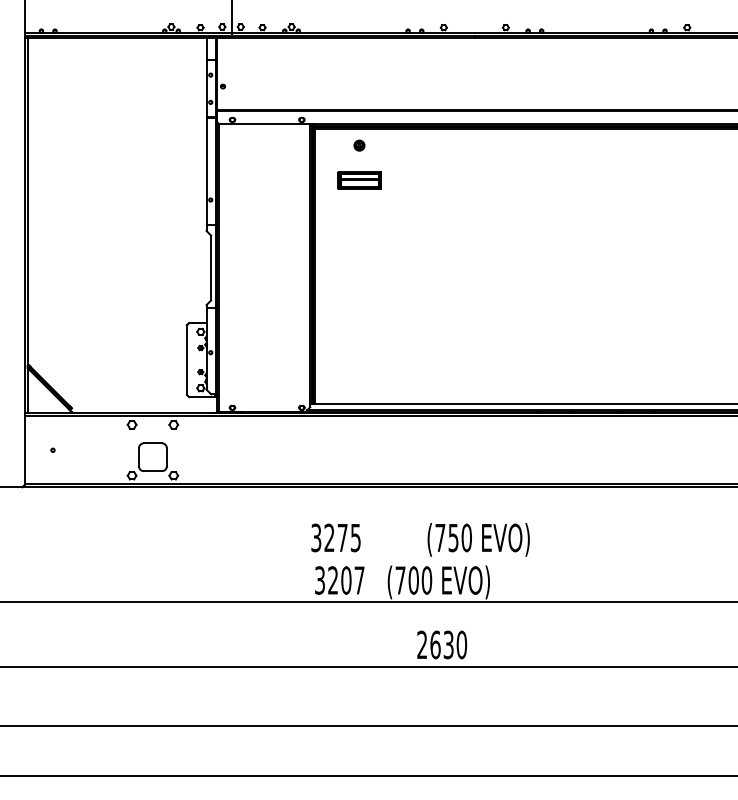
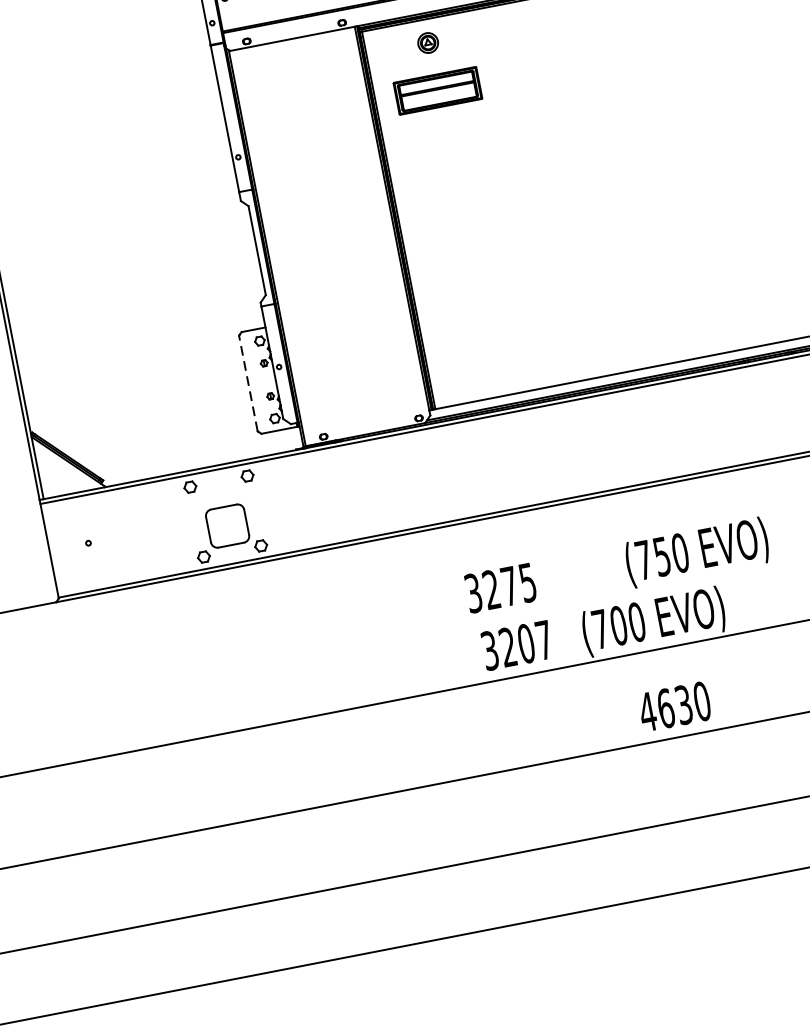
part: (359, 145) -> (428, 42), size x1.4
part: (359, 180) -> (437, 90), size x1.4
line: (186, 360) -> (247, 384), solid -> dashed
text: (421, 644) -> (646, 711), 2630 -> 4630

